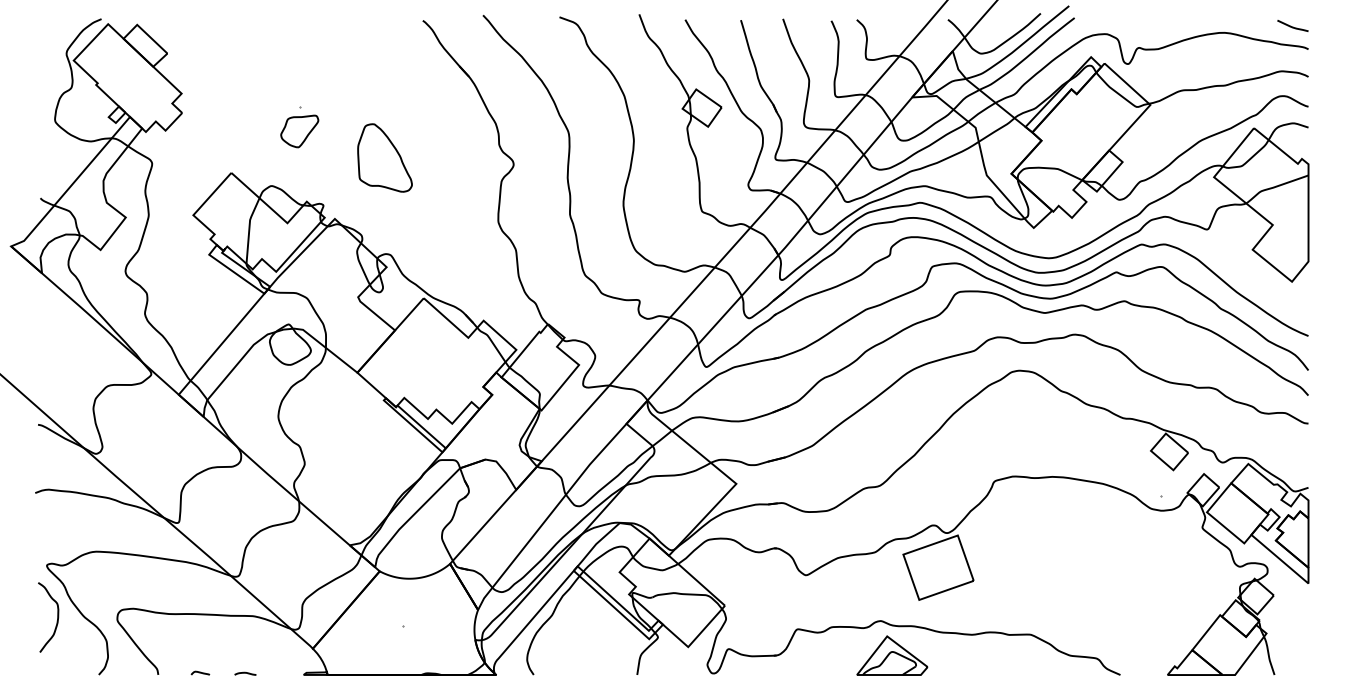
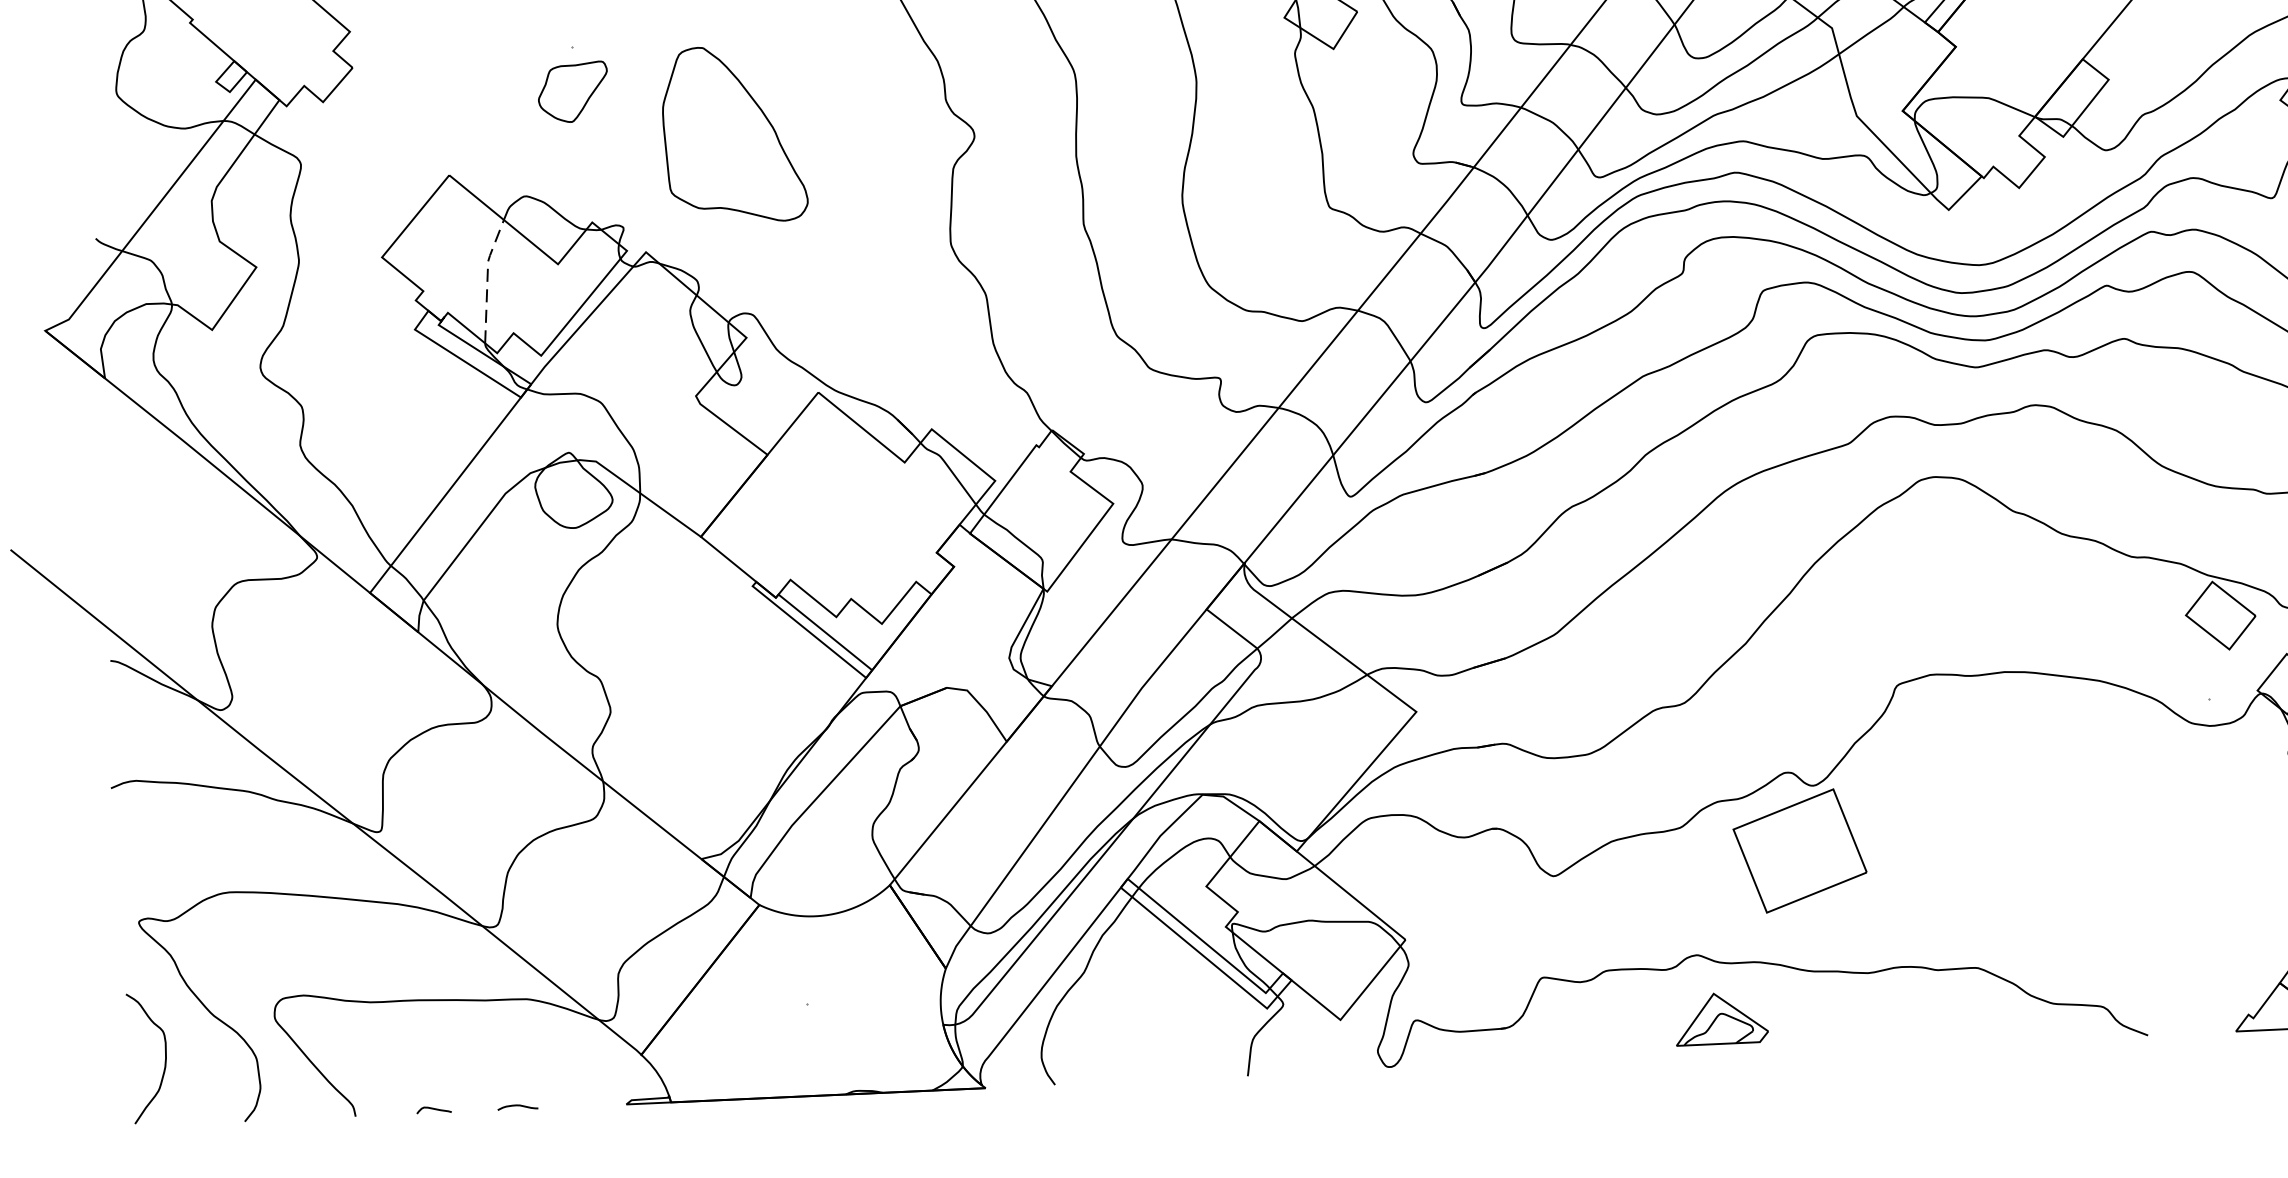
part: (384, 157) -> (733, 133), size x1.4
line: (249, 228) -> (487, 277), solid -> dashed
curve: (56, 621) -> (163, 1064), moved
part: (892, 655) -> (1721, 1018), size x0.7

